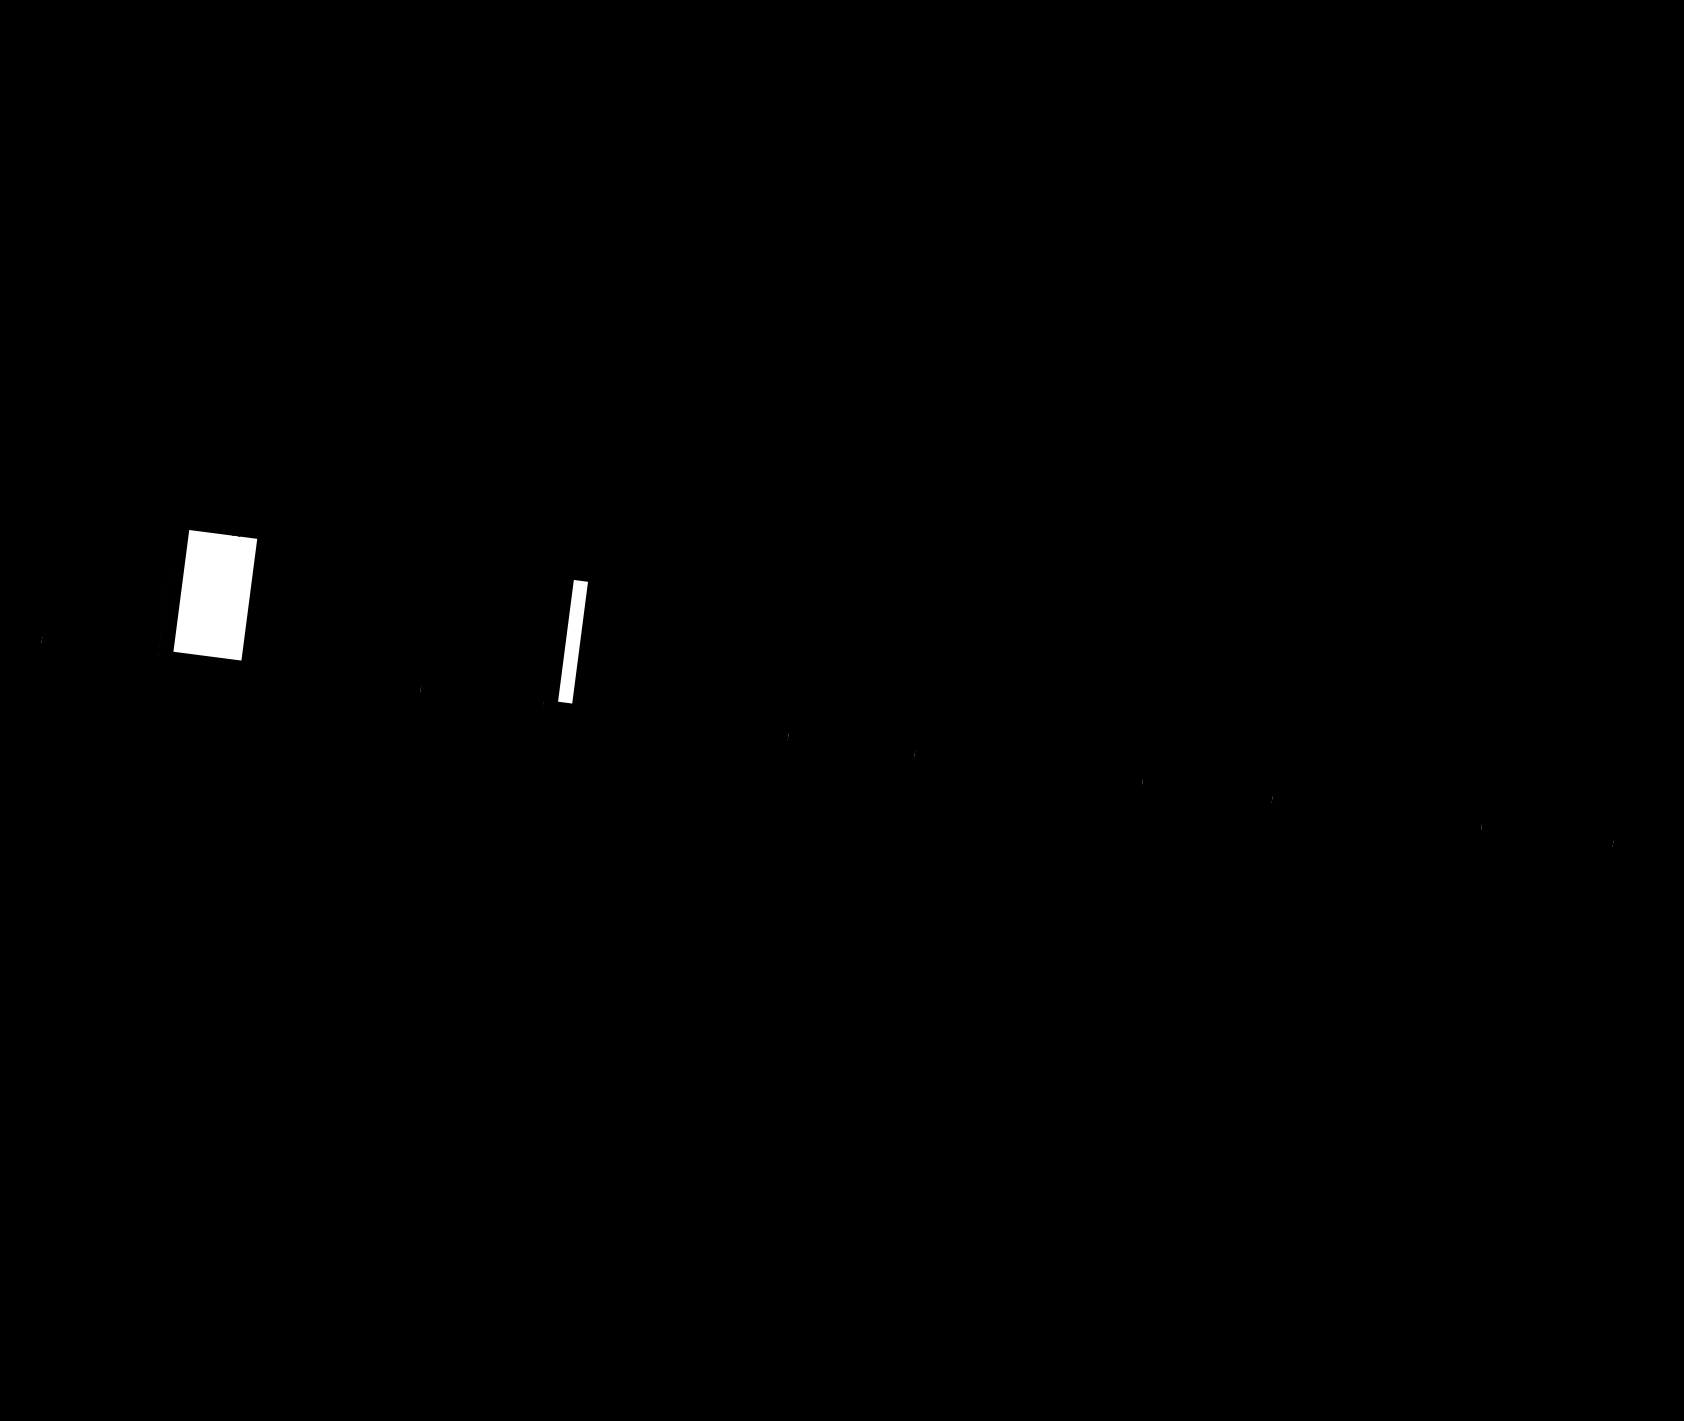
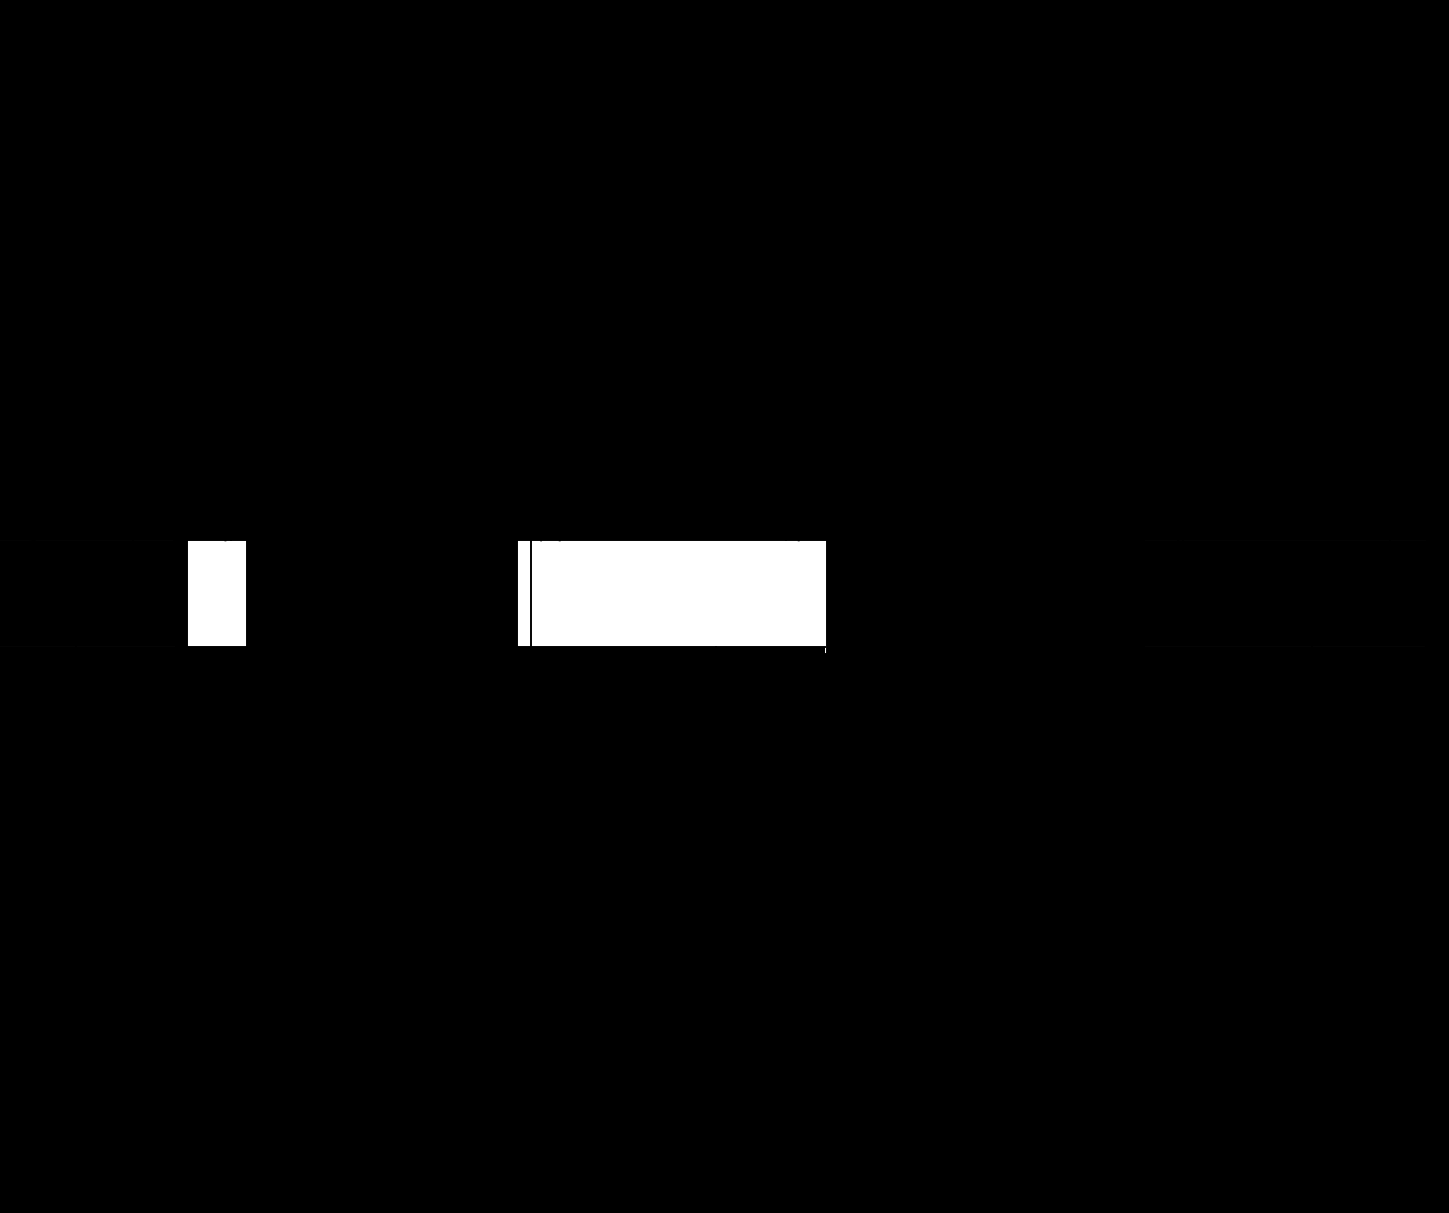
fill: (751, 672) -> (678, 599), removed

